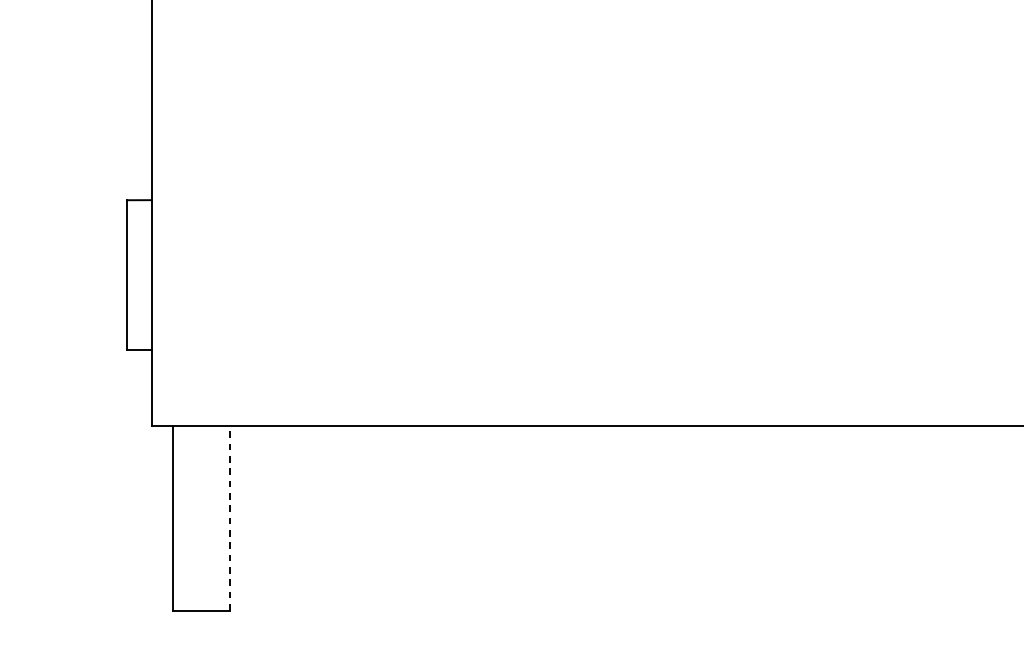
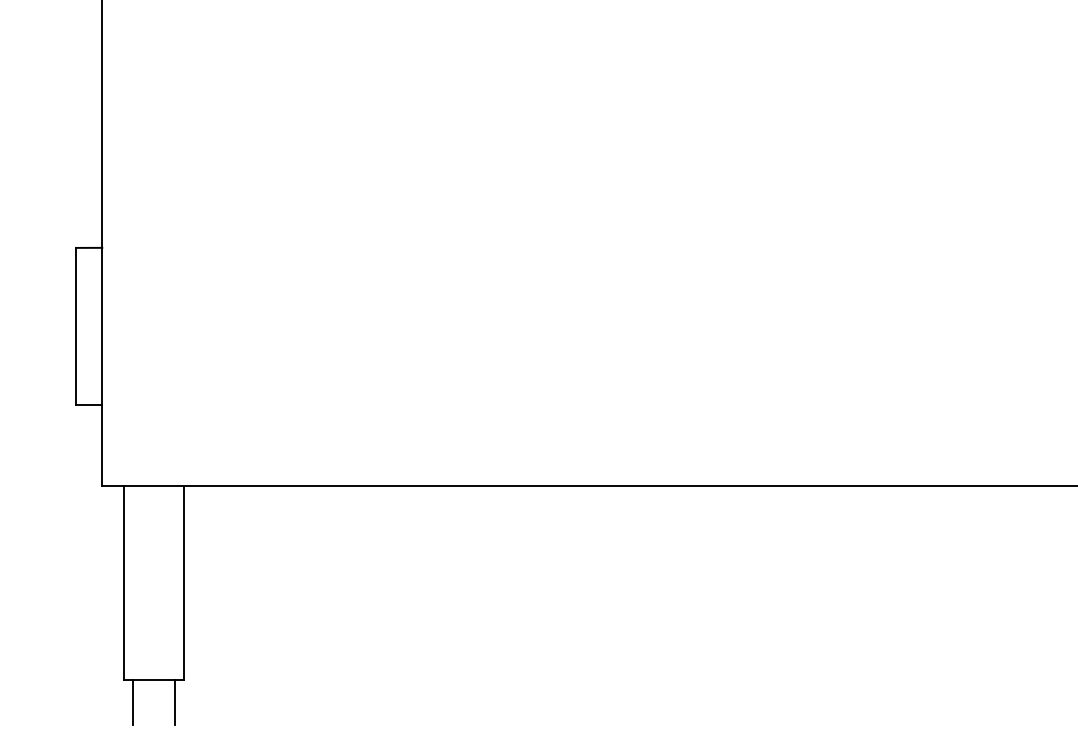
line: (229, 518) -> (184, 582), dashed -> solid
line: (181, 632) -> (133, 702), added
line: (221, 632) -> (175, 702), added

